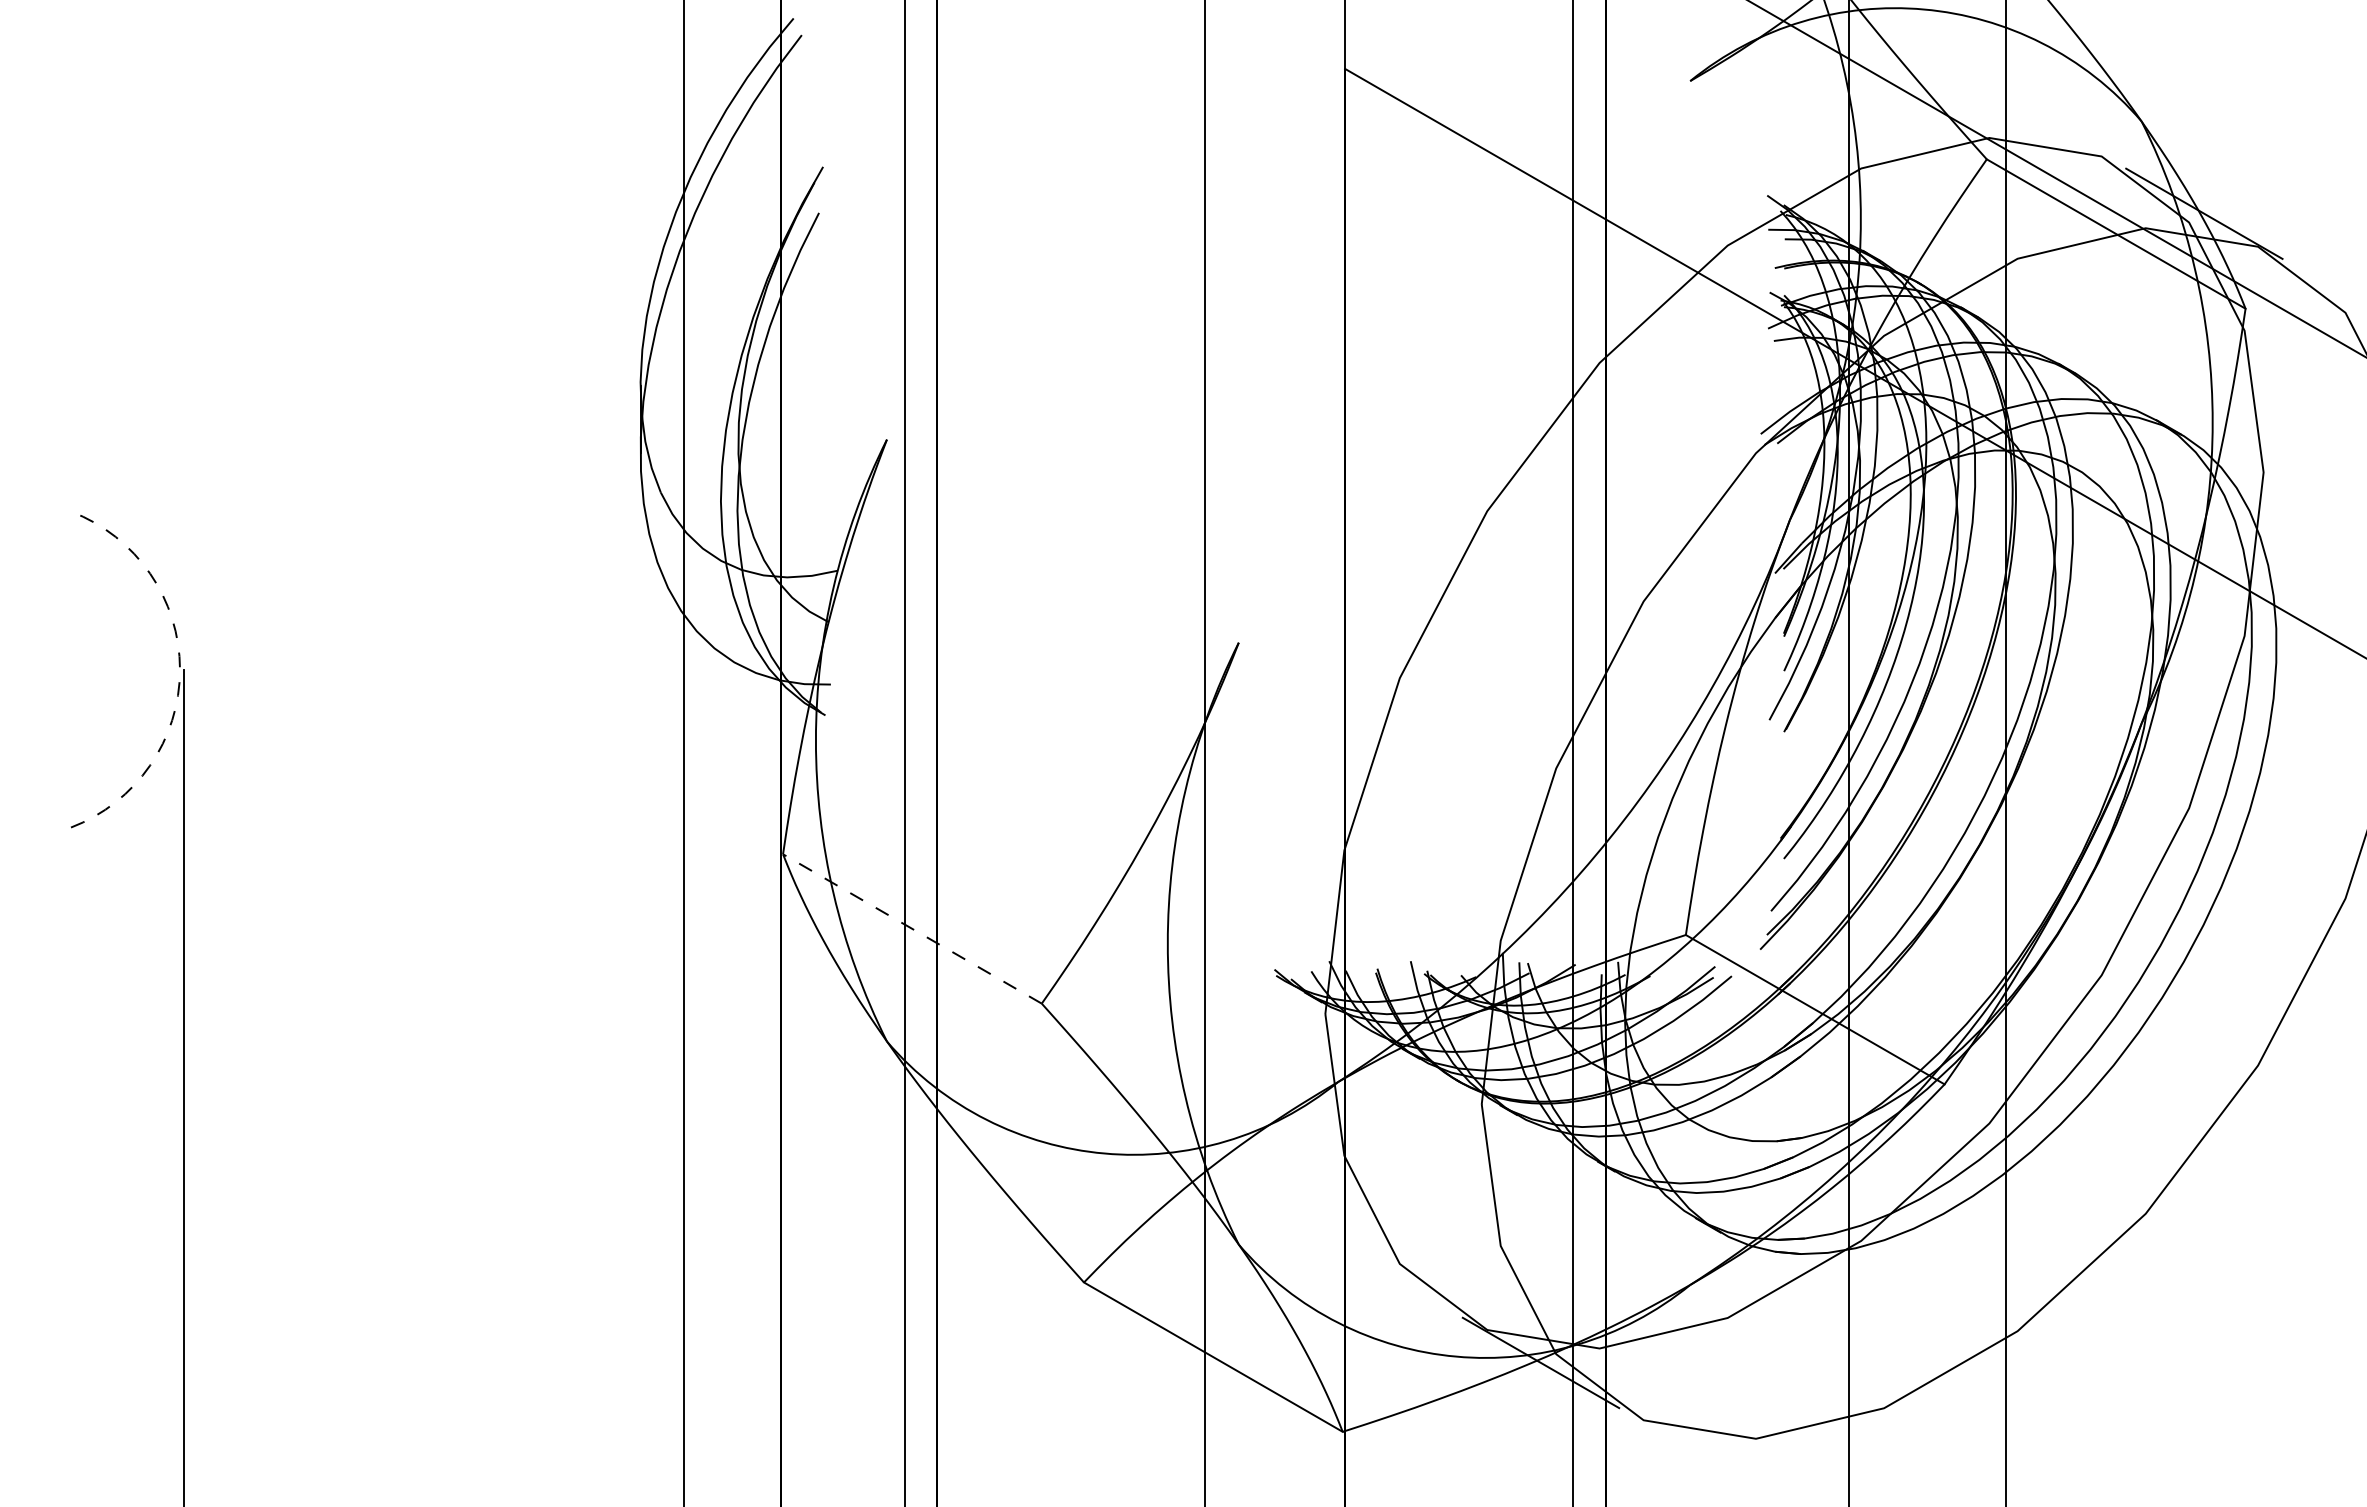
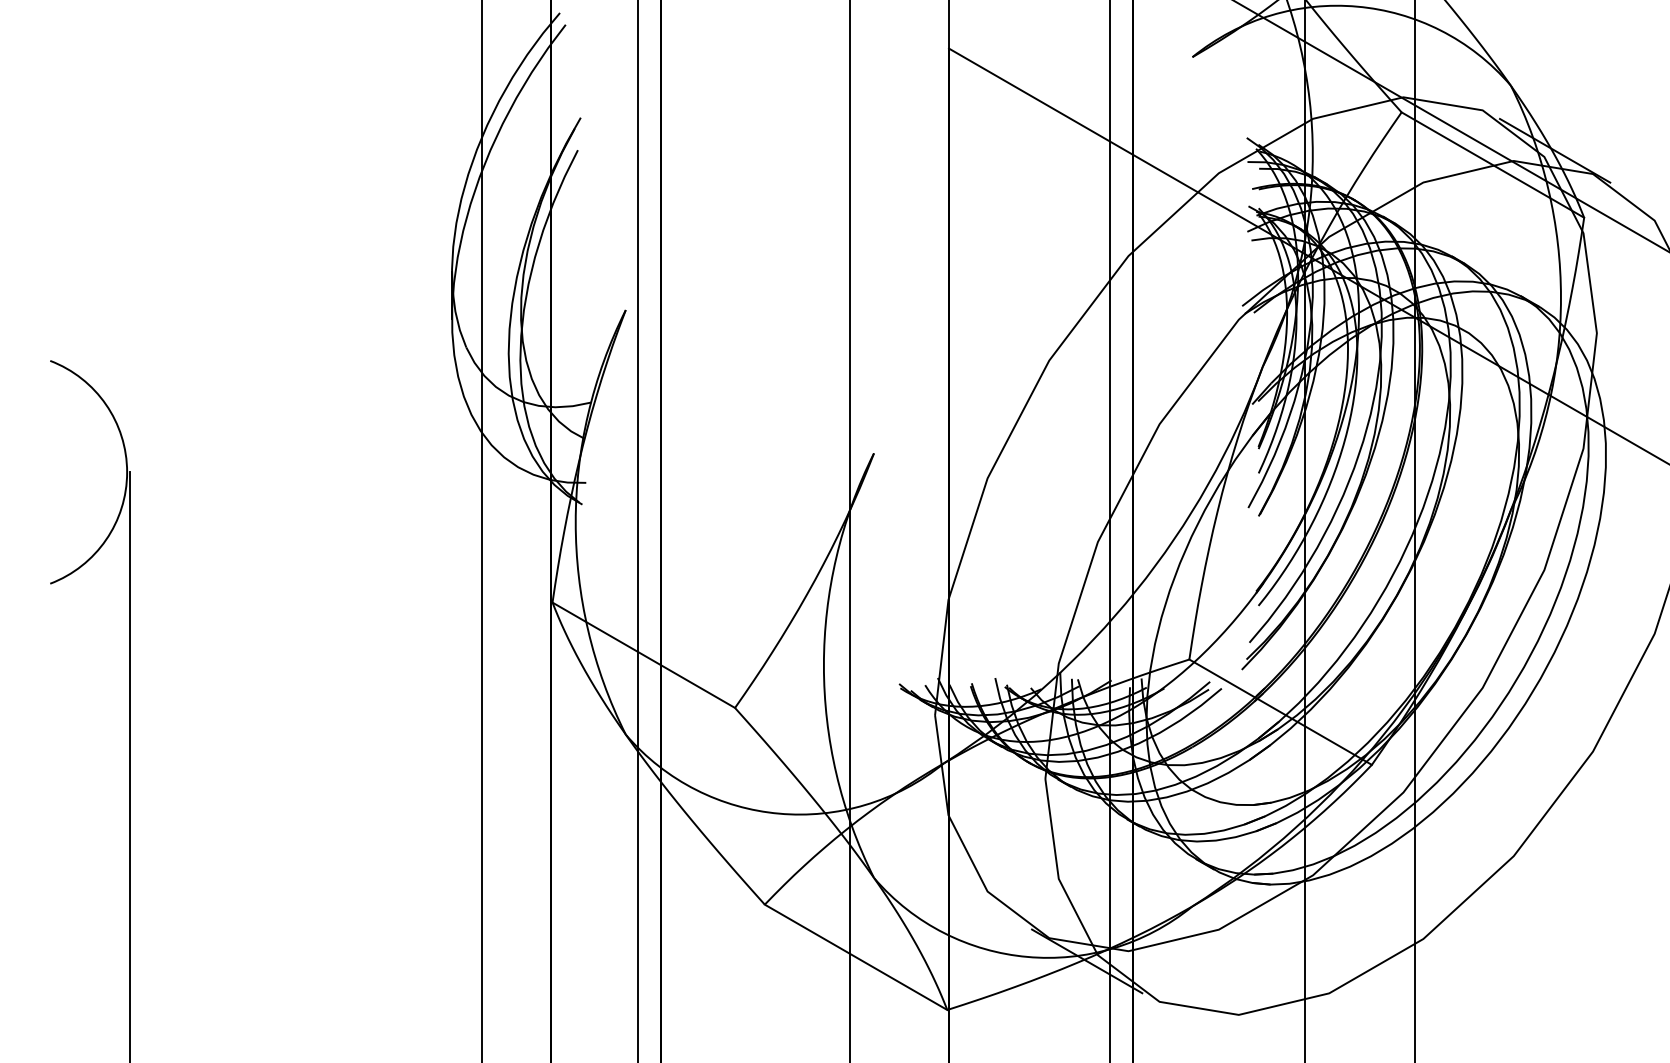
arc: (180, 669) -> (127, 472), dashed -> solid
line: (912, 928) -> (643, 654), dashed -> solid

